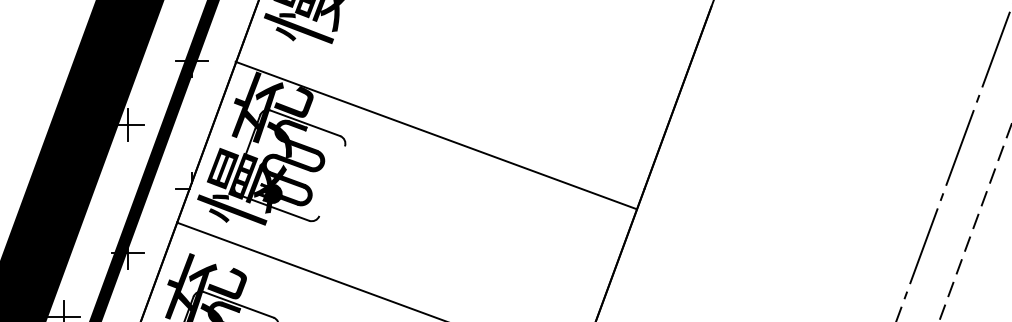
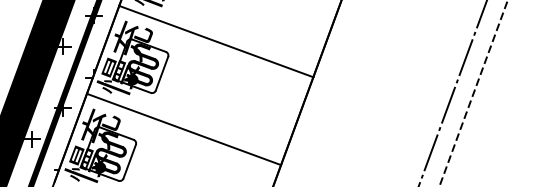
line: (436, 135) -> (216, 41), moved
line: (331, 180) -> (161, 73), added

